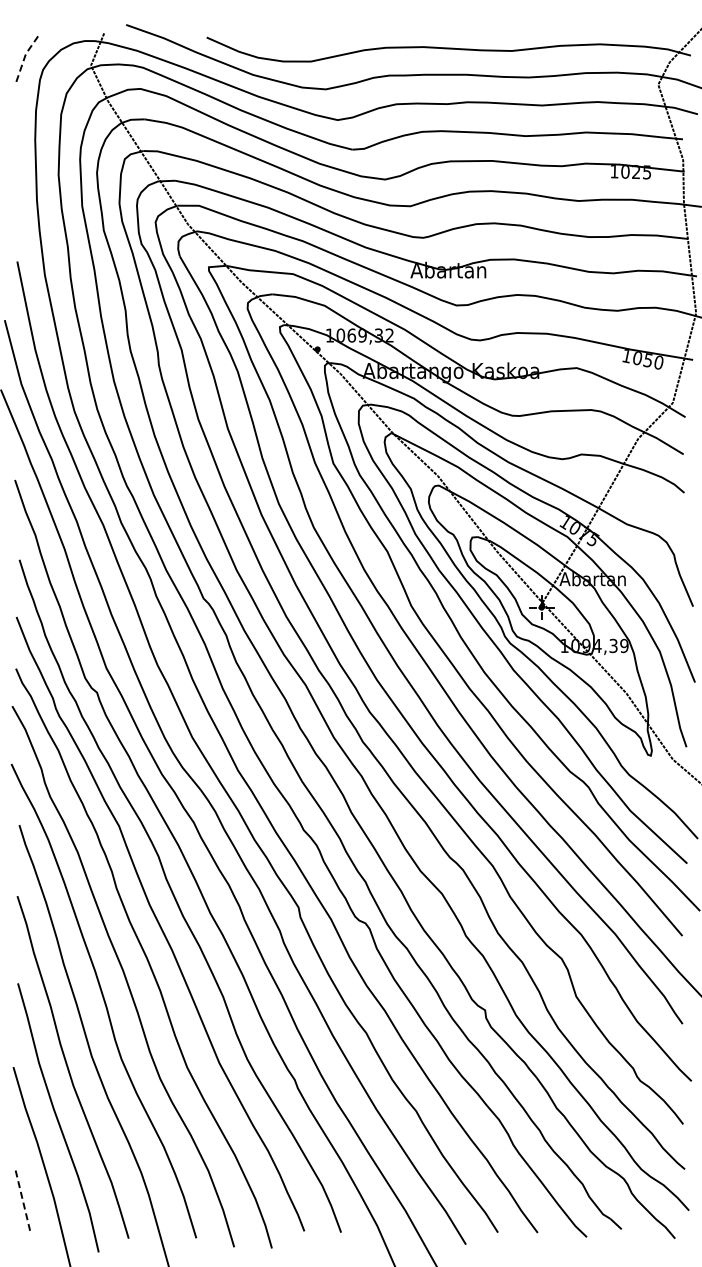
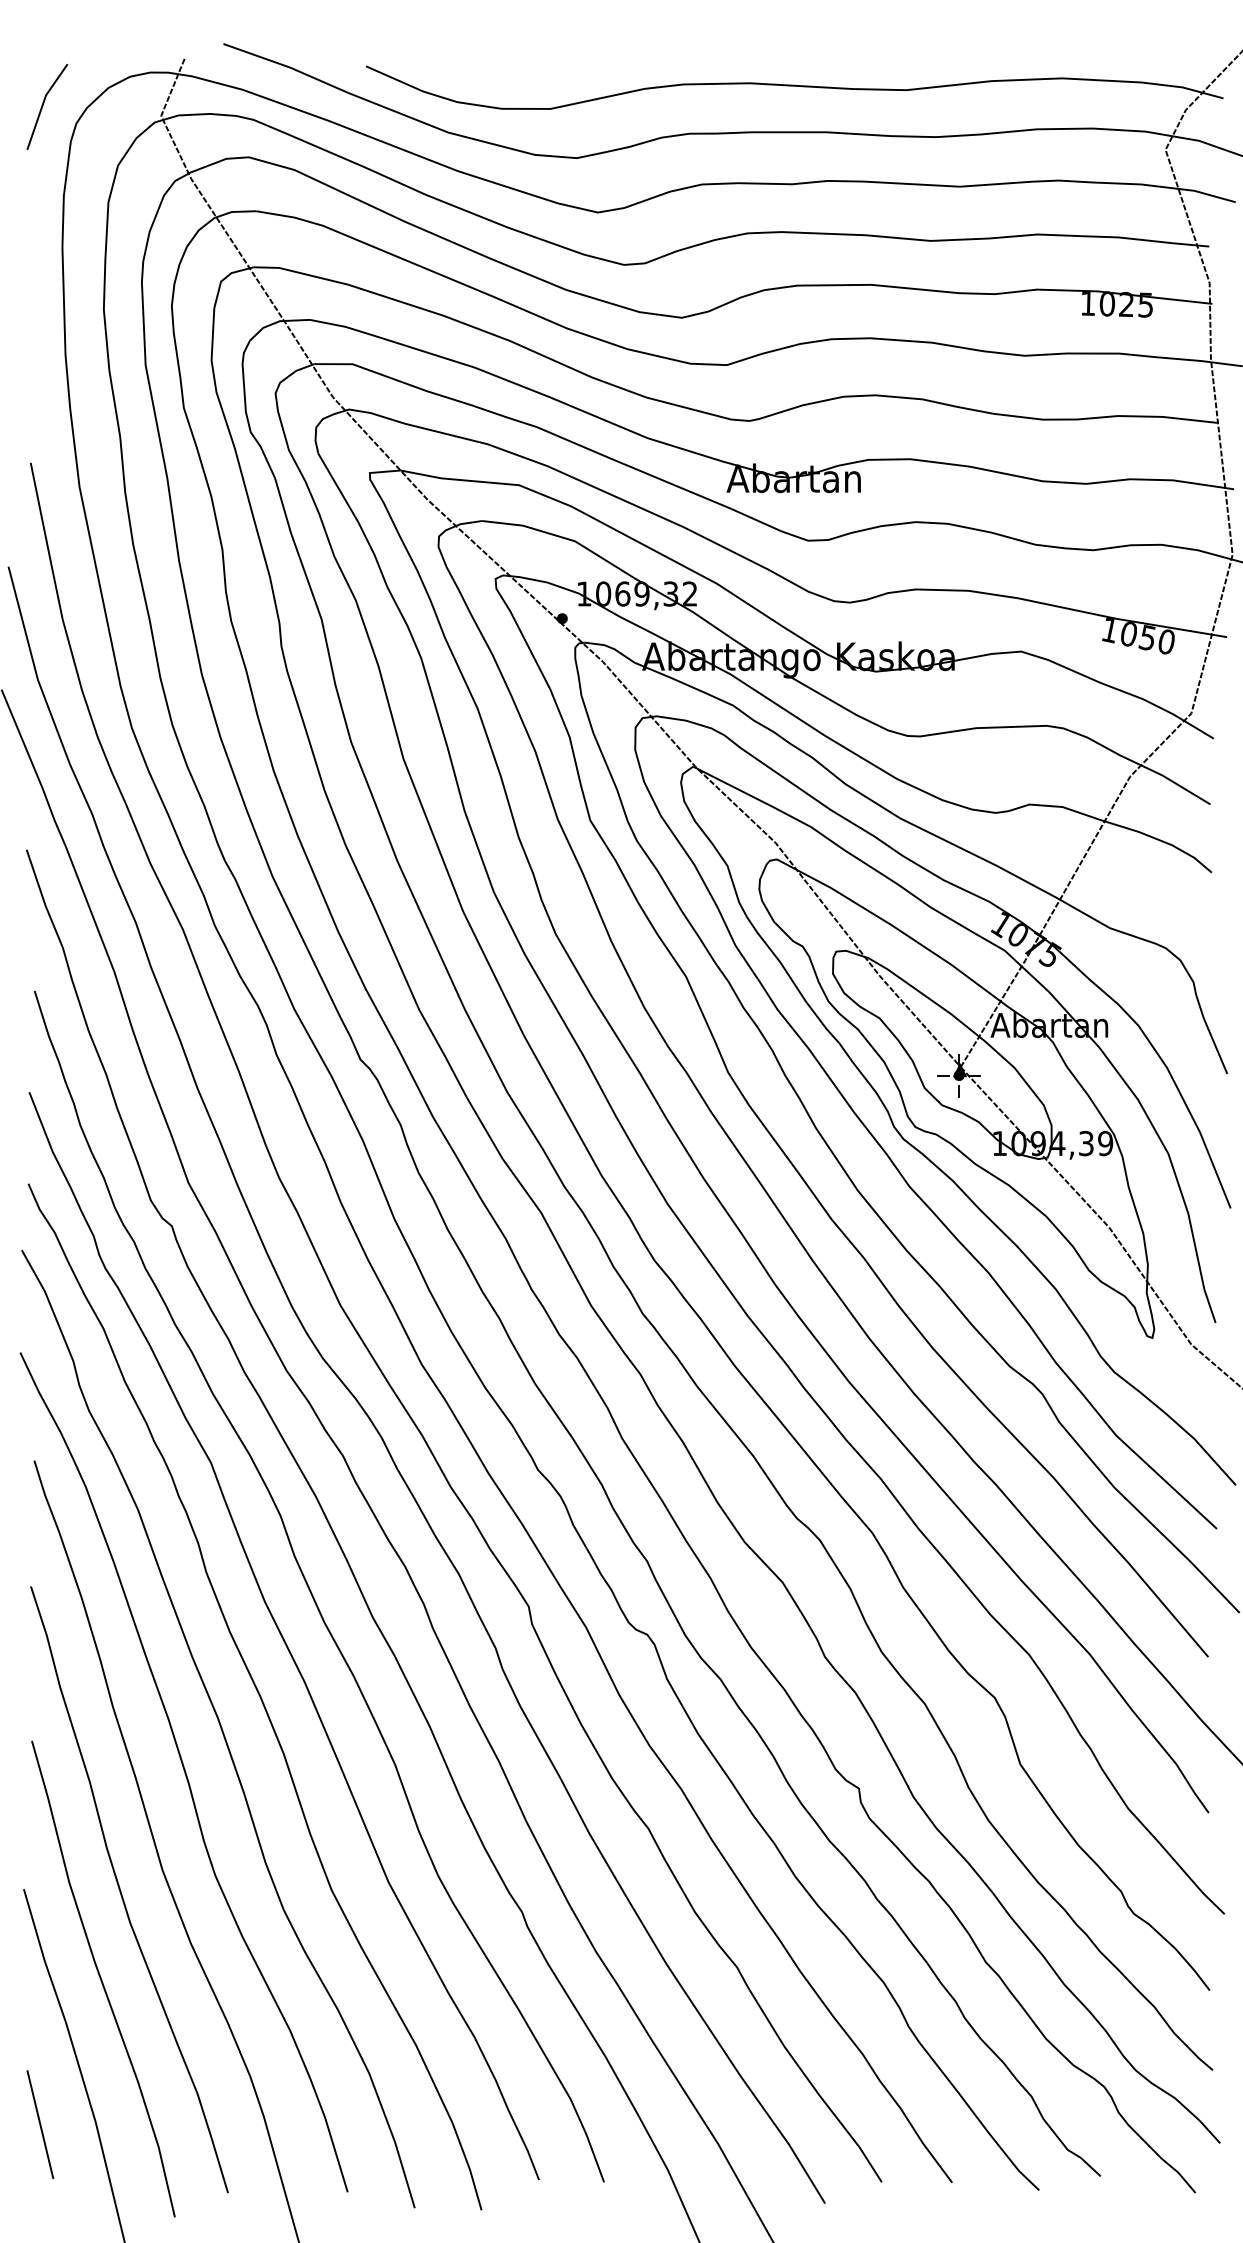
line: (24, 58) -> (43, 103), dashed -> solid
line: (22, 1200) -> (39, 2125), dashed -> solid

